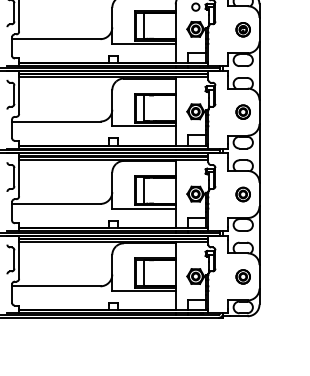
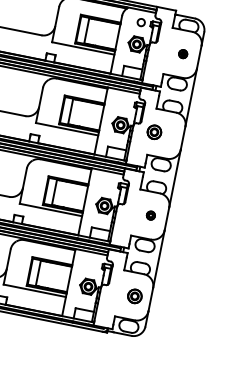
part: (242, 29) -> (182, 53), size x0.6
part: (242, 111) -> (153, 131), moved
part: (242, 194) -> (150, 215), size x0.6

